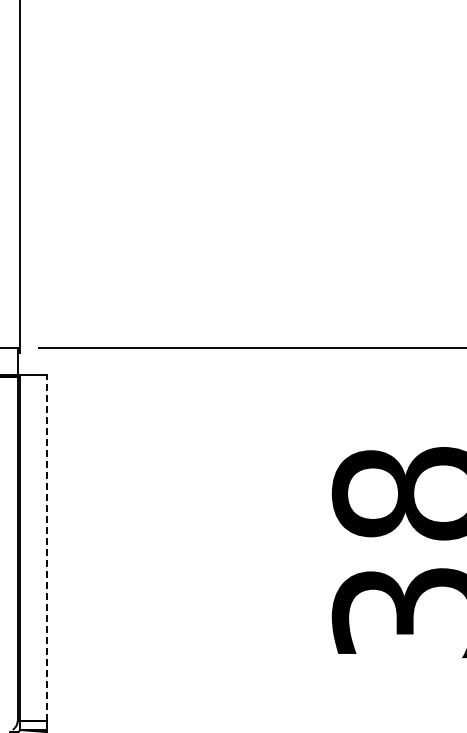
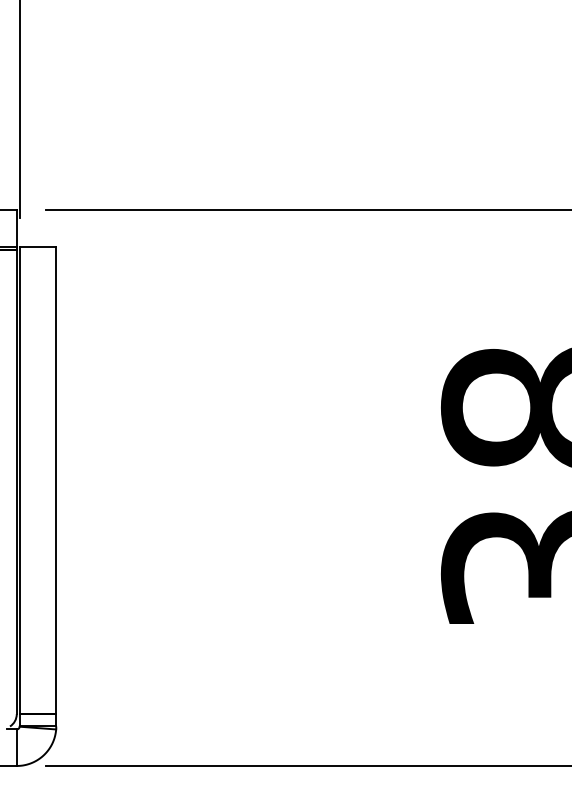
line: (46, 547) -> (55, 480), dashed -> solid

